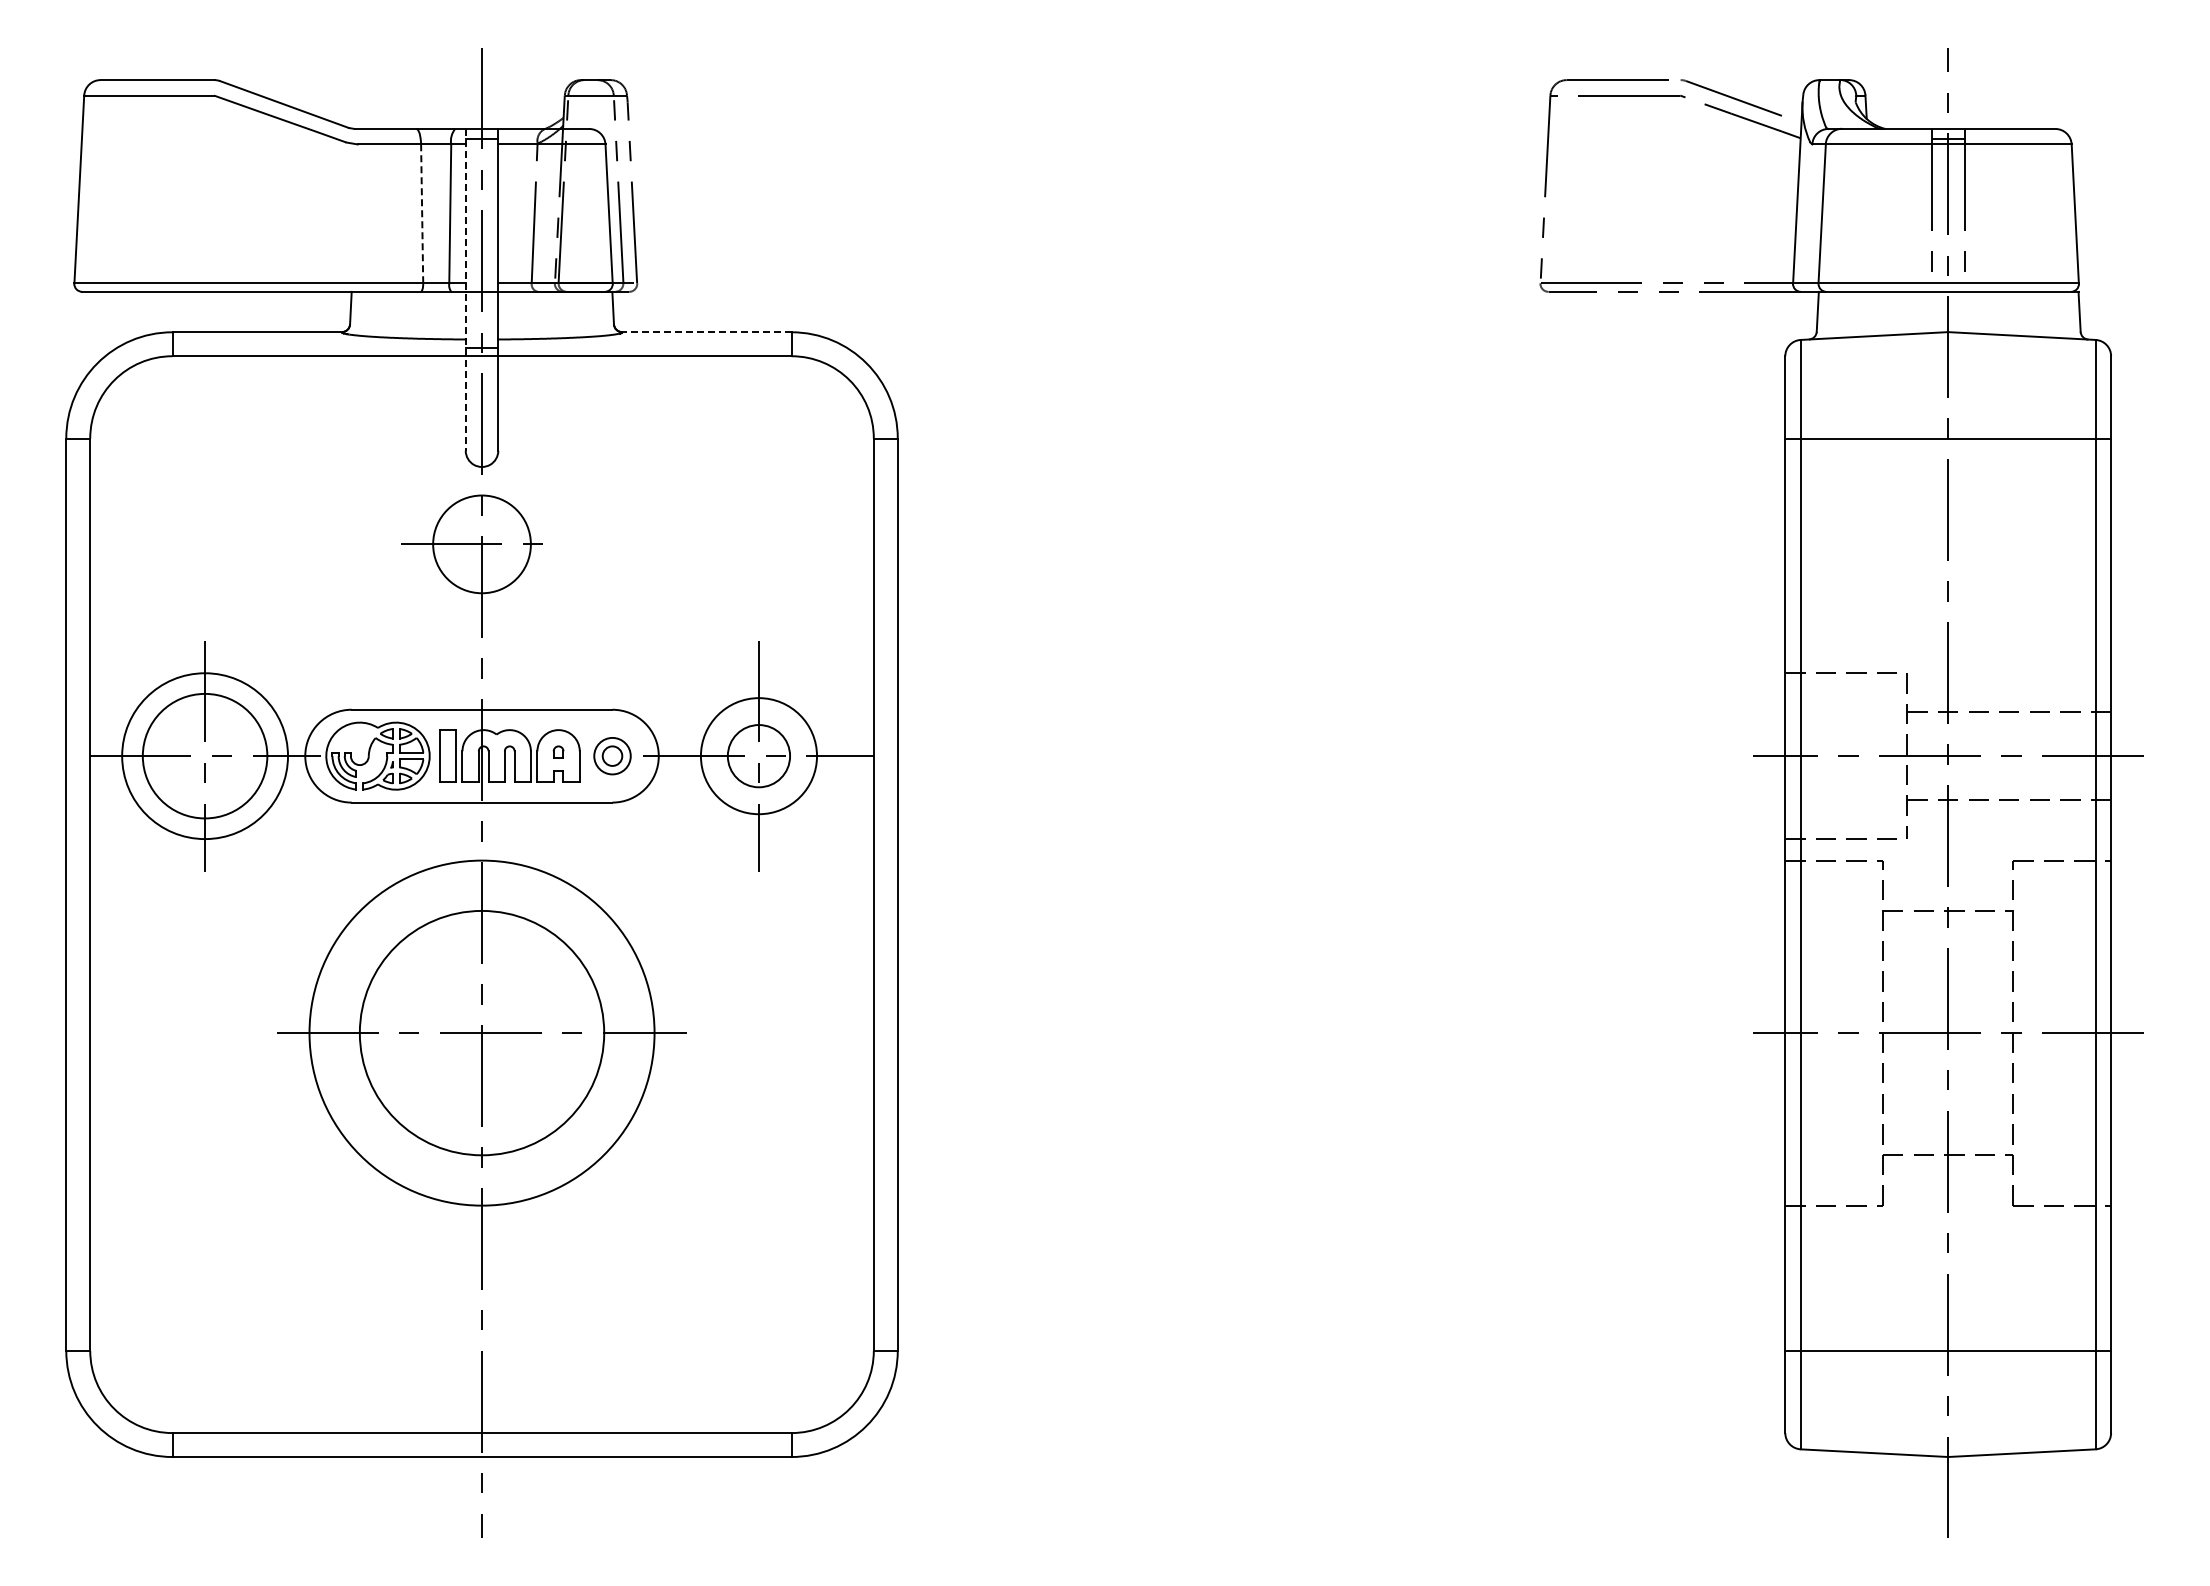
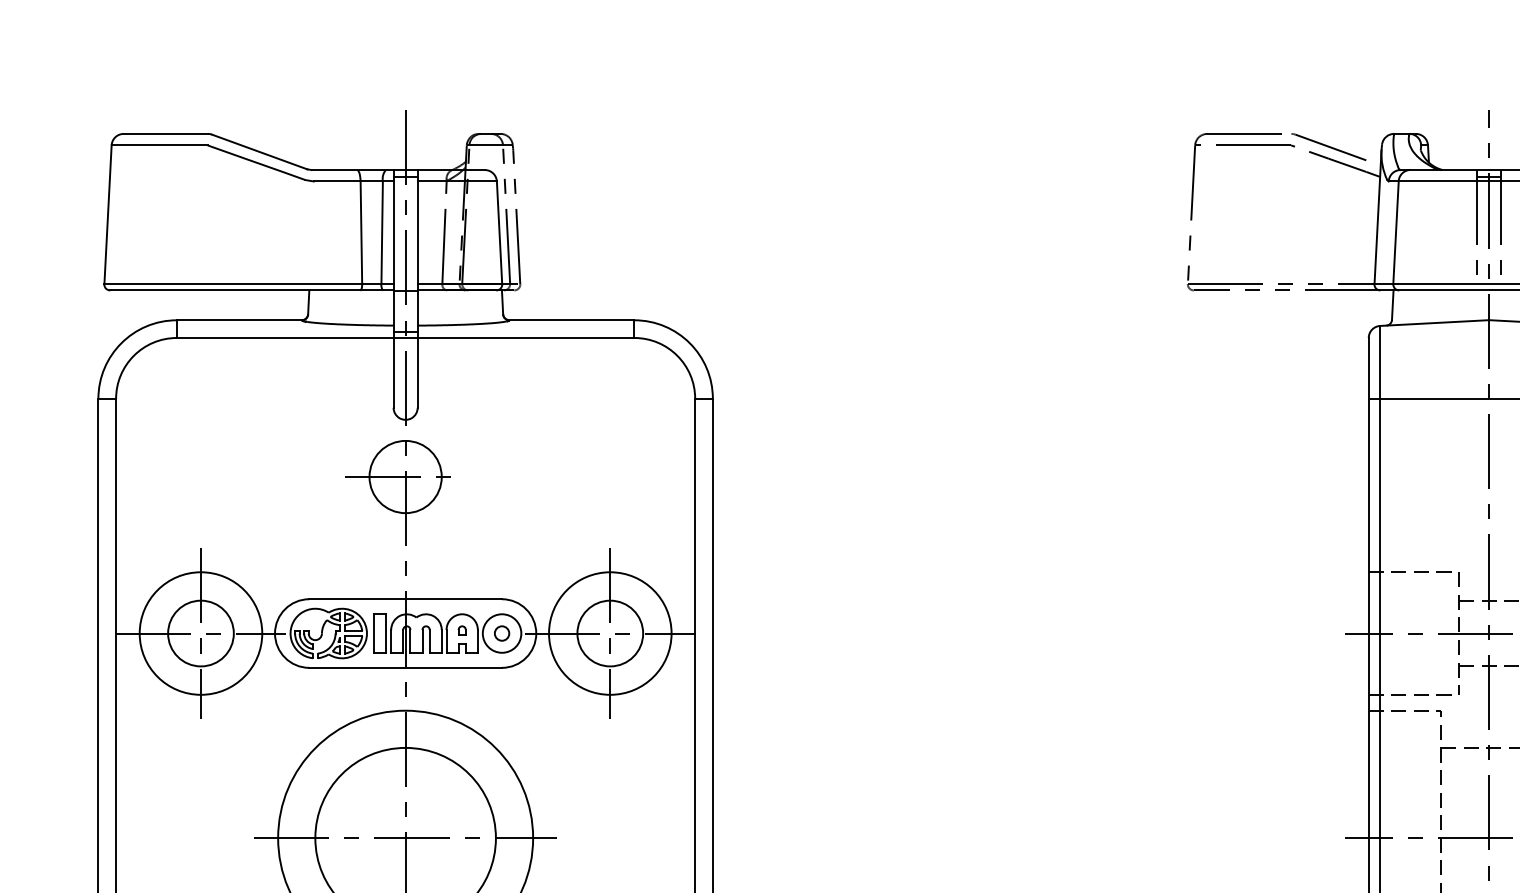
line: (422, 213) -> (361, 232), dashed -> solid
line: (465, 289) -> (393, 288), dashed -> solid
line: (706, 332) -> (571, 320), dashed -> solid
circle: (204, 755) -> (200, 633), size x0.71
circle: (758, 755) -> (609, 633), size x1.43
circle: (612, 756) -> (502, 633), size x1.43
circle: (758, 756) -> (609, 633), size x1.43

